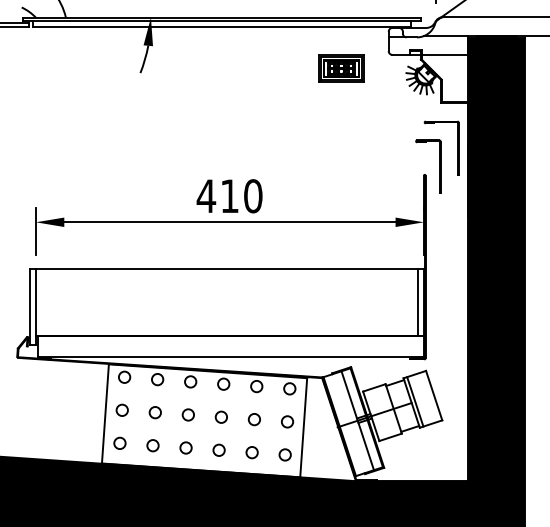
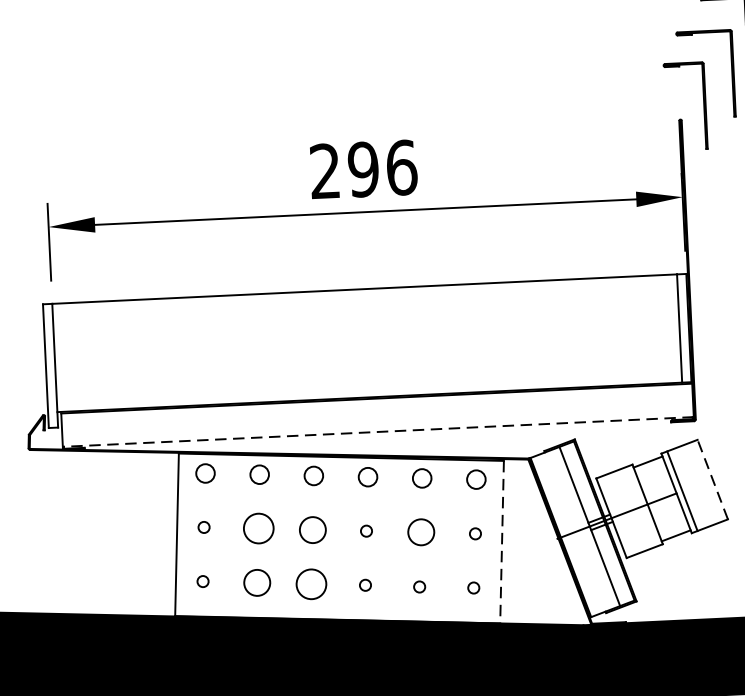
text: (229, 196) -> (362, 170), 410 -> 296
line: (230, 356) -> (376, 431), solid -> dashed
line: (434, 395) -> (713, 479), solid -> dashed
circle: (121, 409) -> (202, 526), size x0.6
circle: (154, 412) -> (257, 528), size x1.6
circle: (187, 414) -> (311, 529), size x1.4
circle: (220, 416) -> (365, 530), size x0.6
circle: (253, 419) -> (419, 532), size x1.4
circle: (287, 421) -> (475, 533), size x0.6
line: (303, 427) -> (501, 541), solid -> dashed
circle: (119, 442) -> (202, 580), size x0.6
circle: (152, 445) -> (256, 582), size x1.4
circle: (185, 447) -> (310, 583), size x1.6
circle: (218, 449) -> (364, 584), size x0.6
circle: (251, 452) -> (418, 586), size x0.6
circle: (284, 454) -> (472, 587), size x0.6

